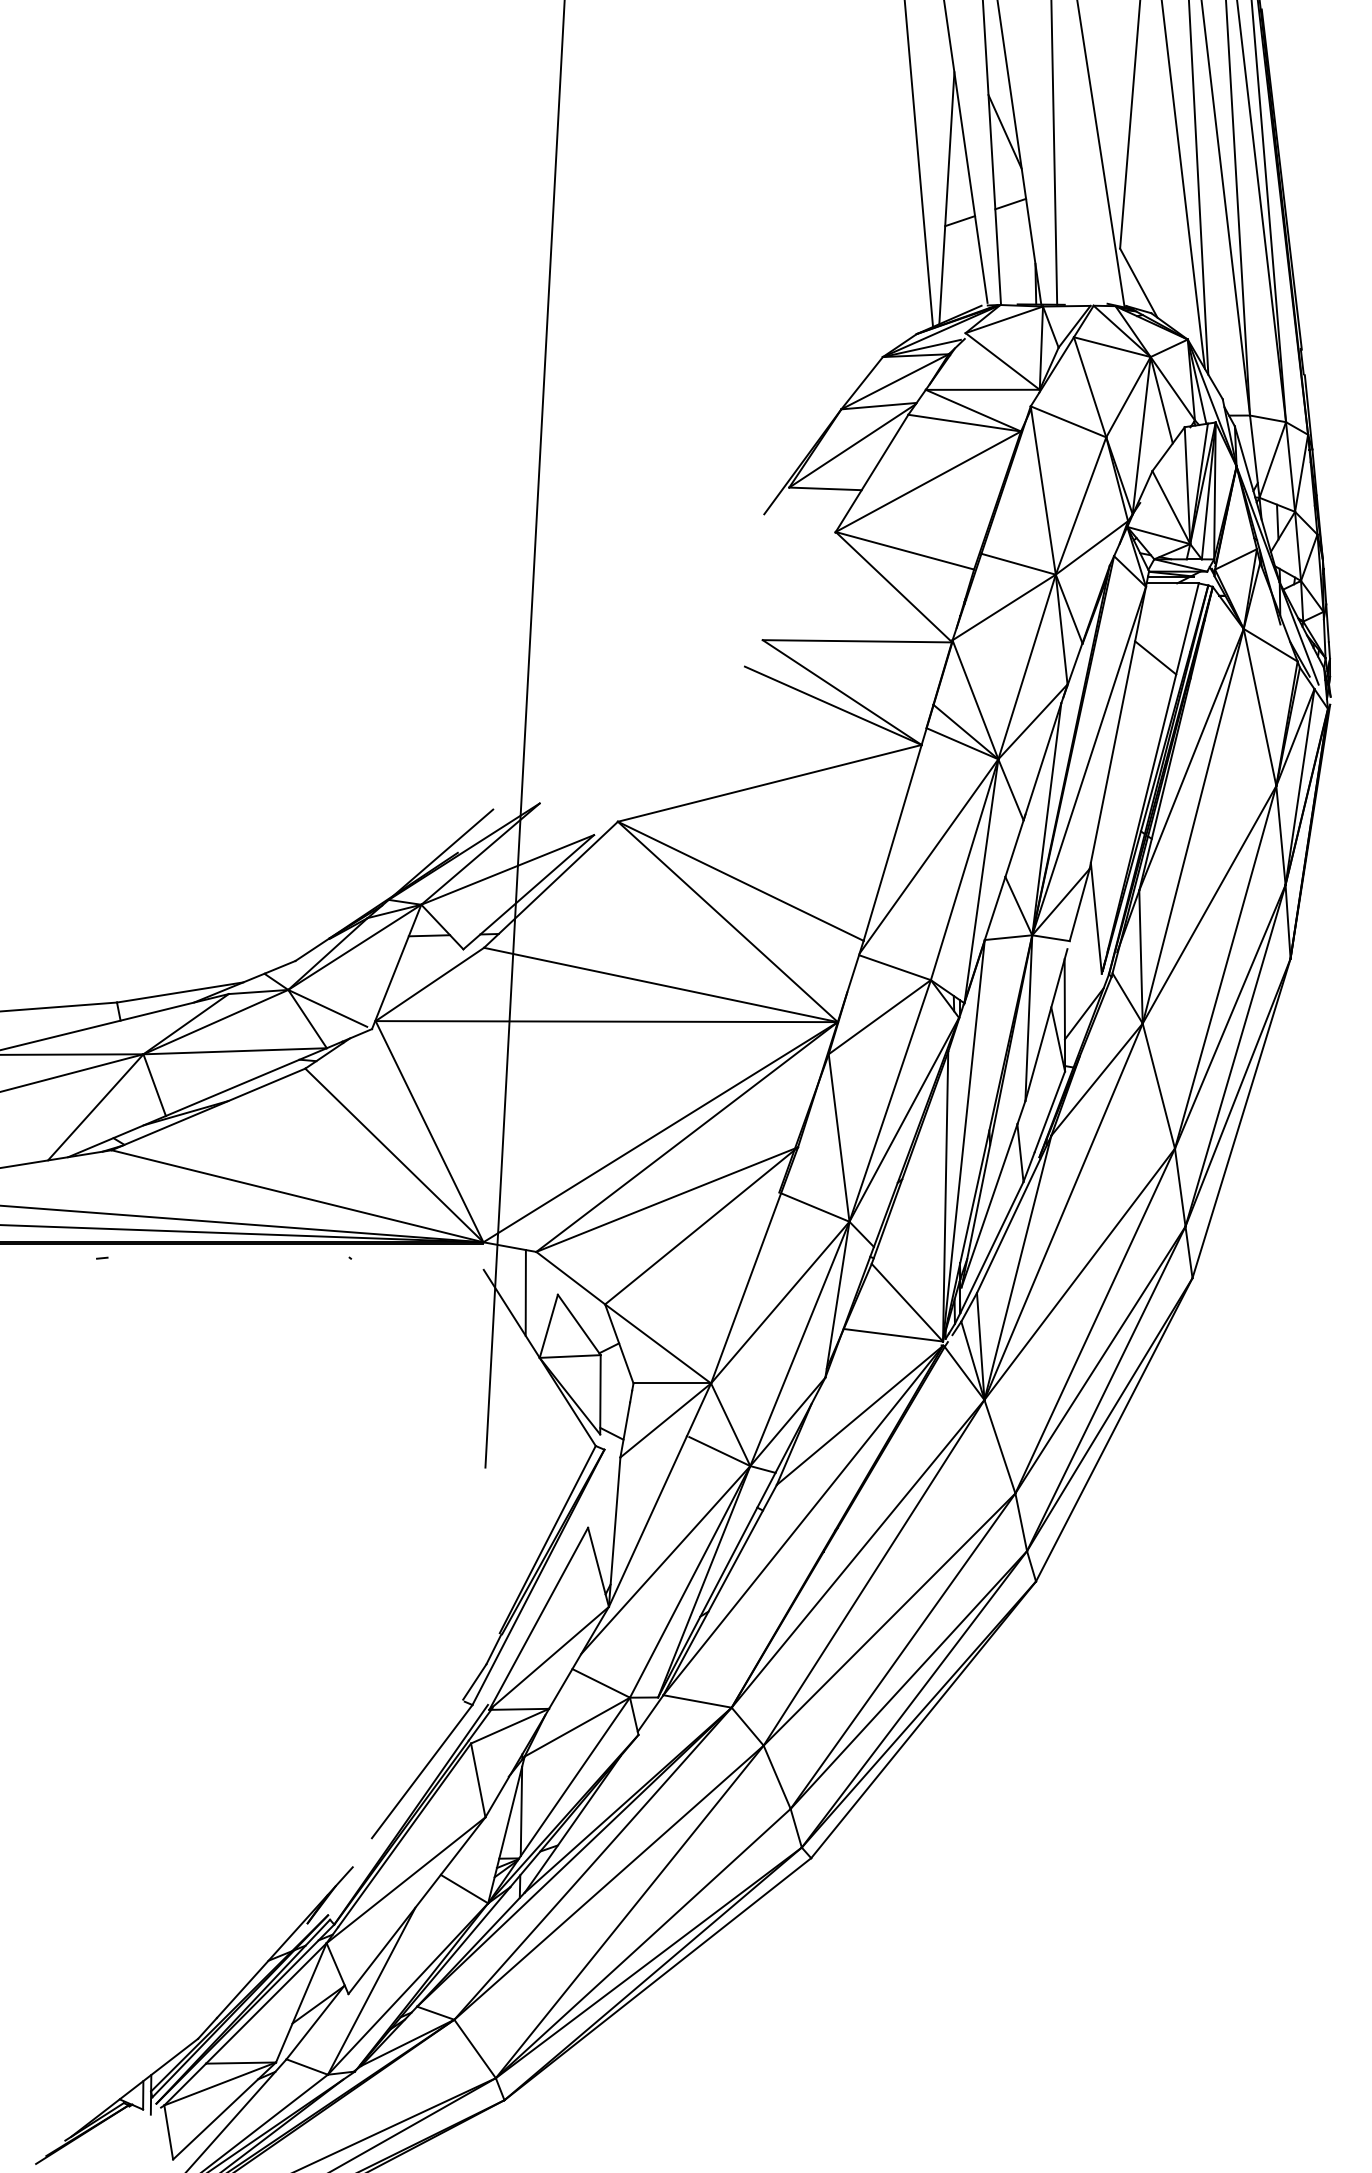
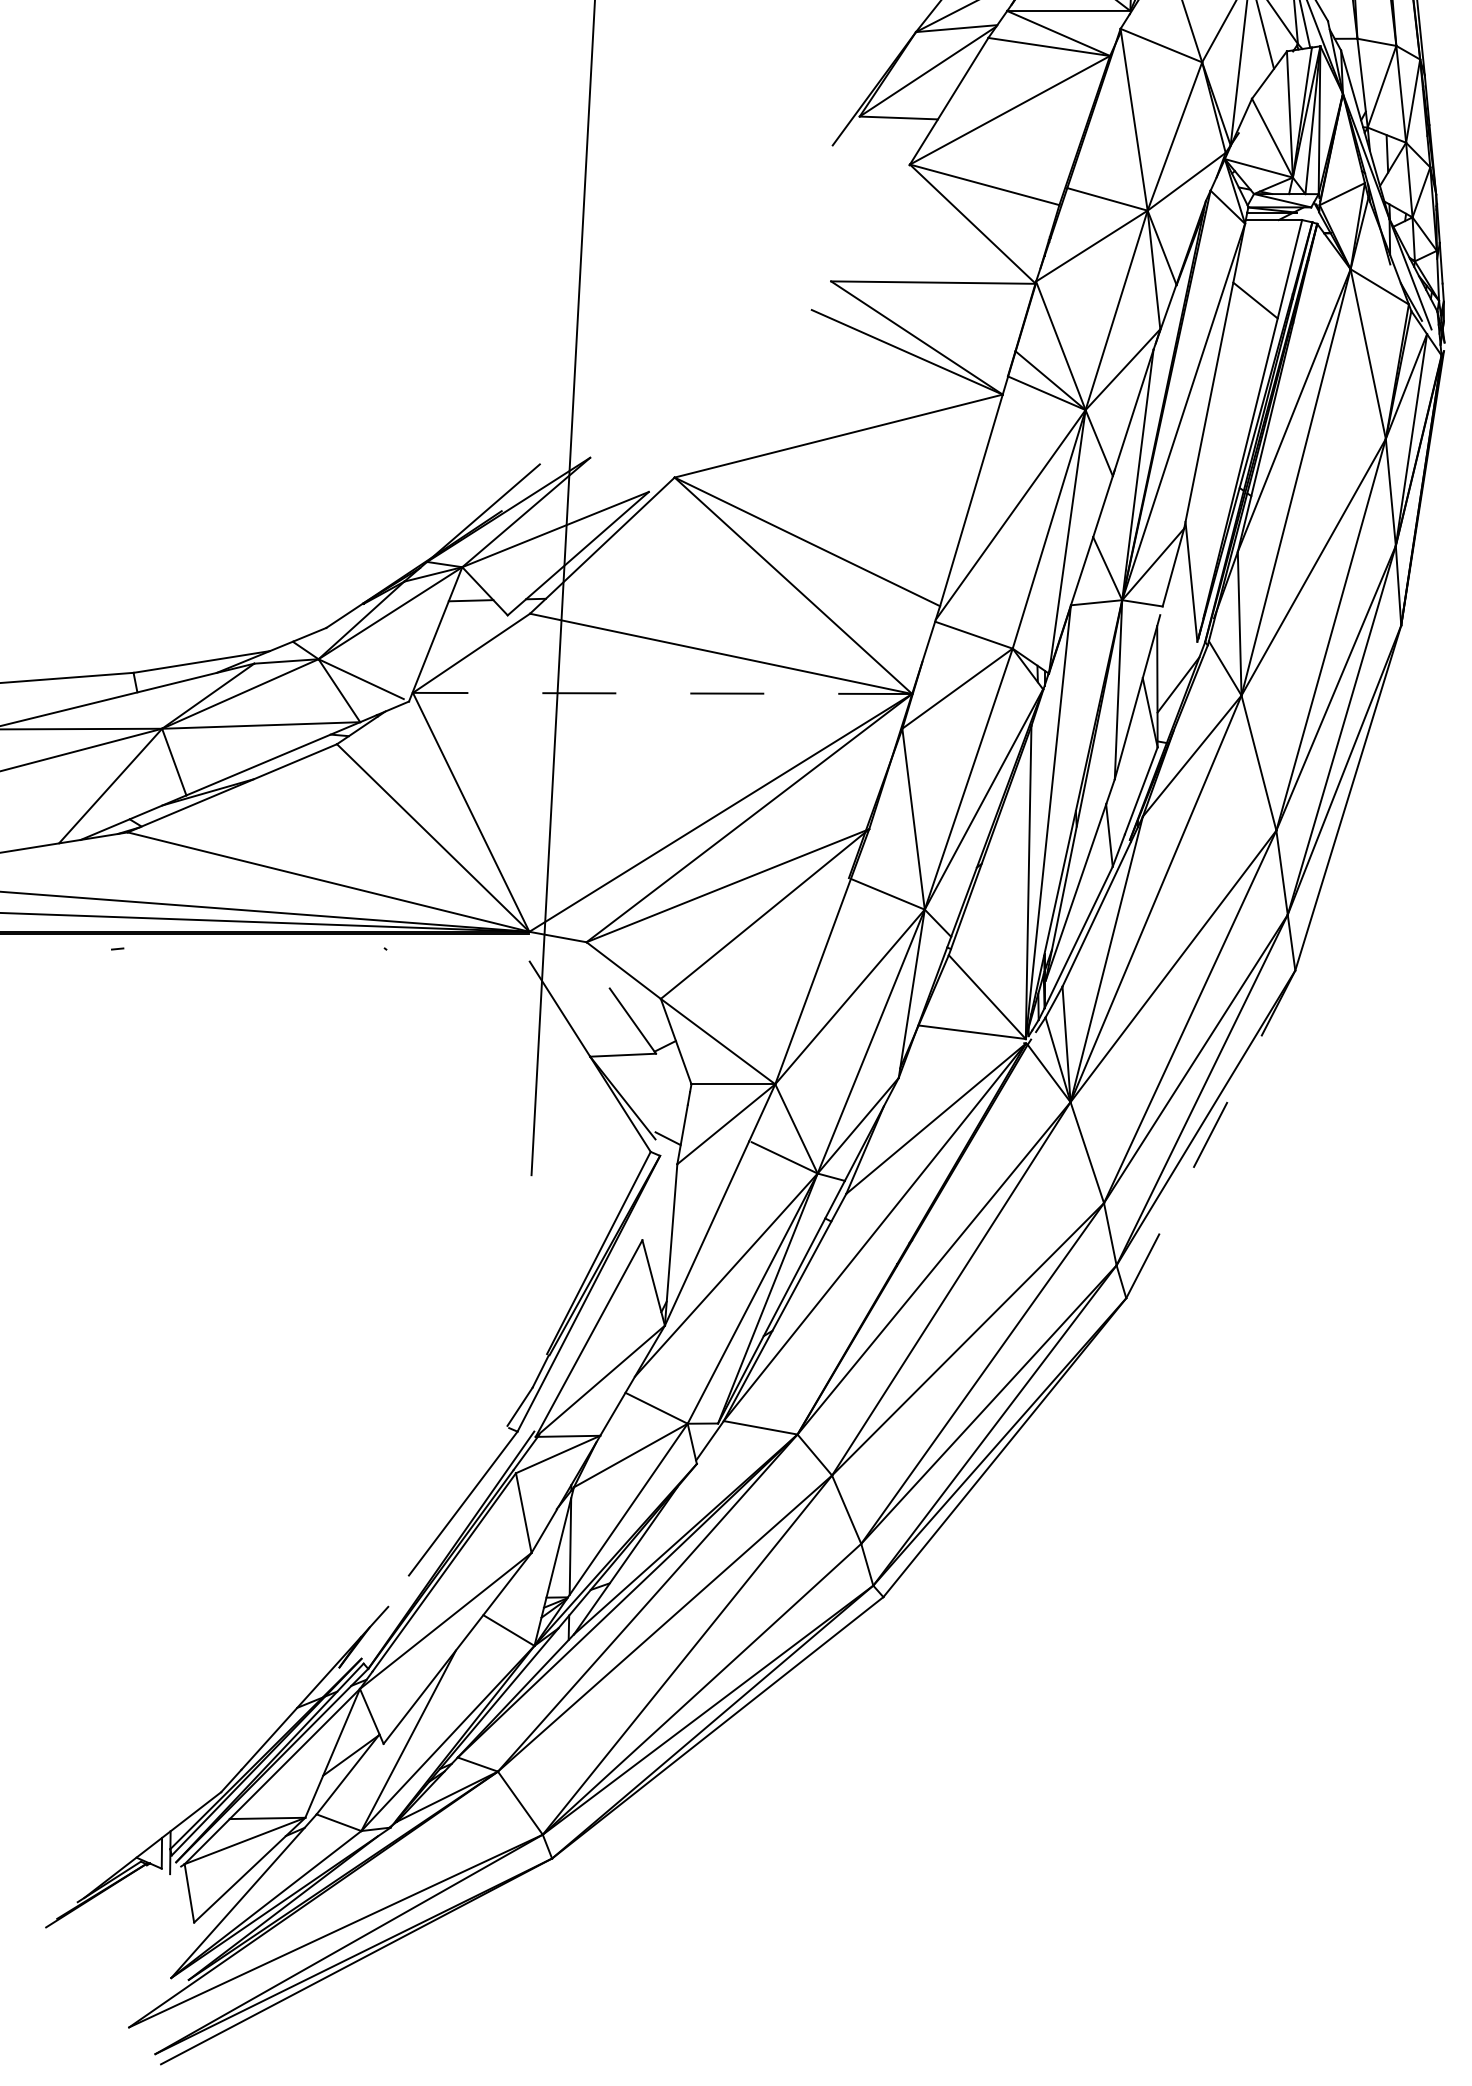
line: (606, 1021) -> (662, 693), solid -> dashed
line: (525, 1292) -> (574, 986), removed
line: (548, 1325) -> (599, 1021), removed
line: (600, 1394) -> (655, 1096), removed
line: (1114, 1429) -> (1211, 1134), solid -> dashed

